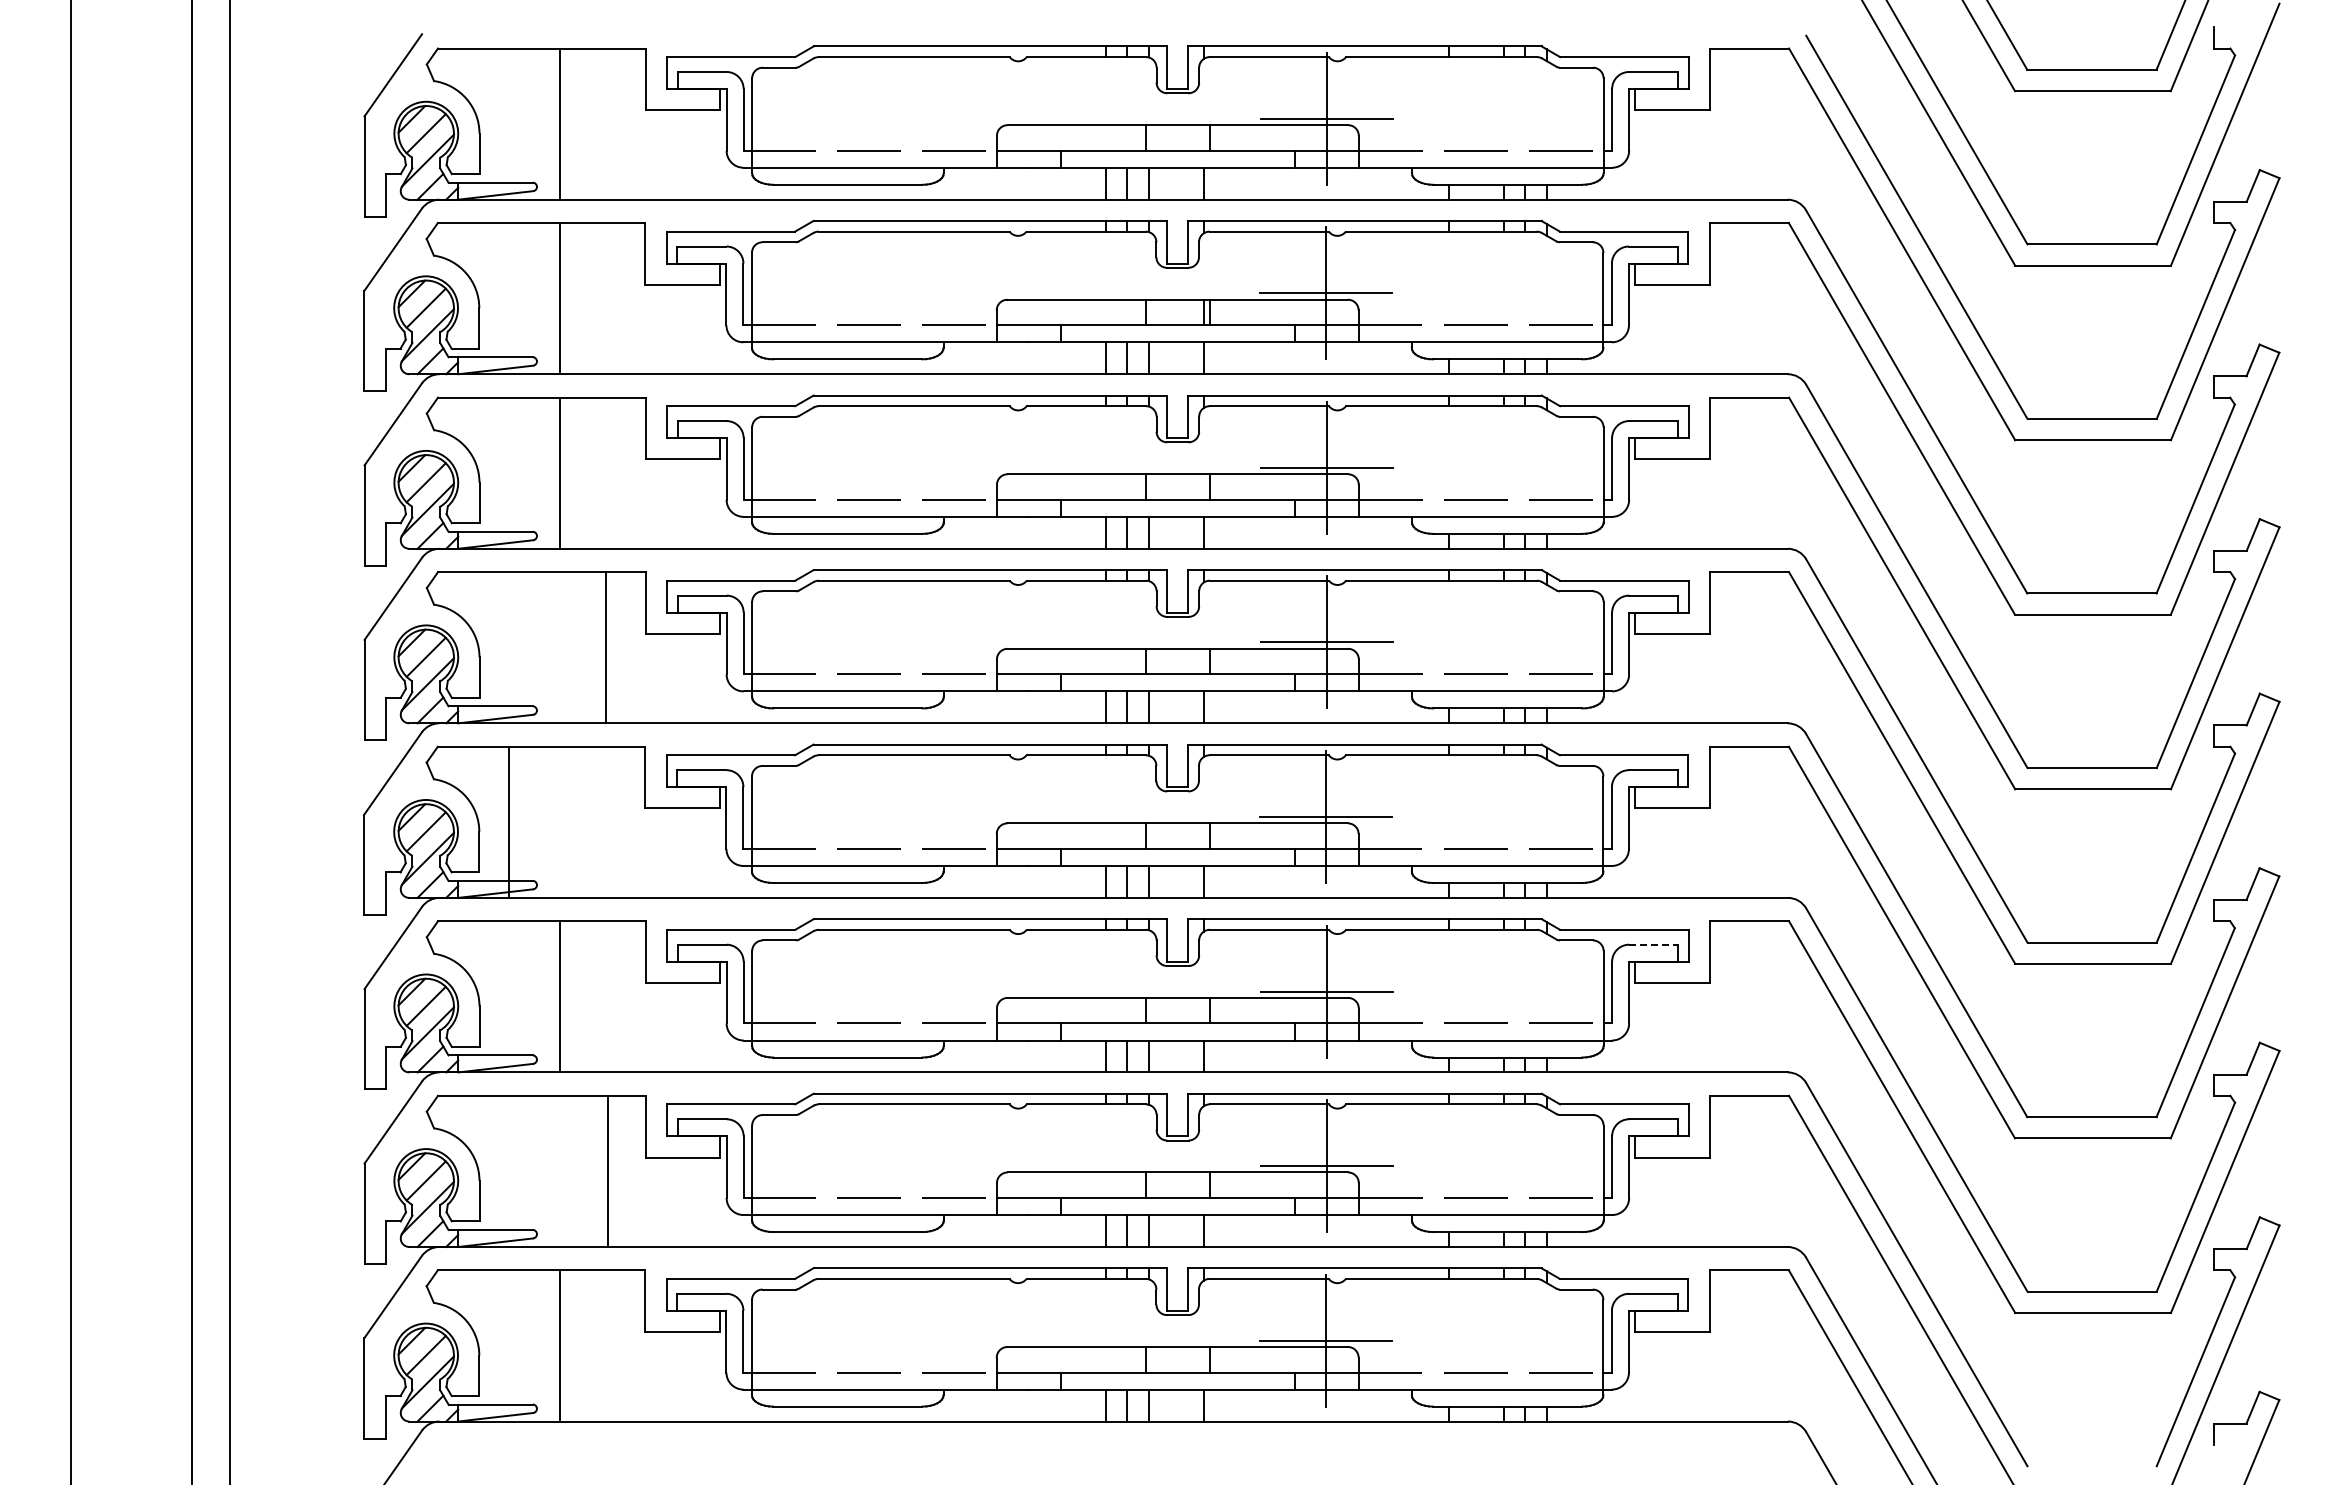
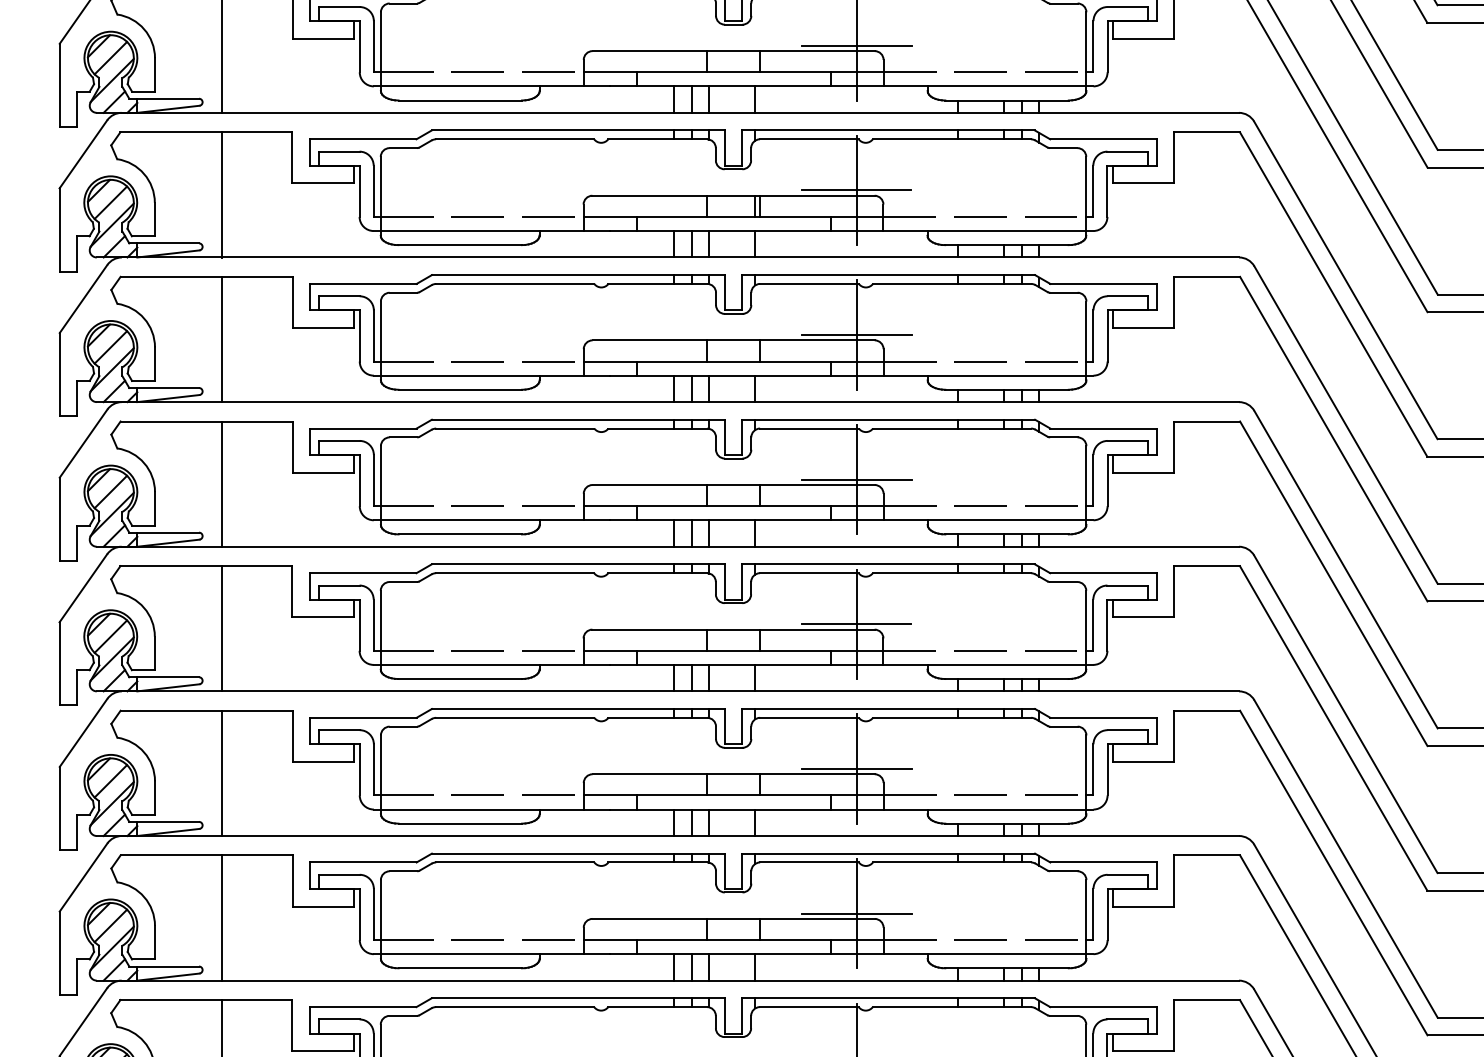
line: (606, 647) -> (222, 483), moved
line: (509, 821) -> (222, 628), moved
line: (1654, 944) -> (1128, 729), dashed -> solid
line: (608, 1171) -> (222, 918), moved

